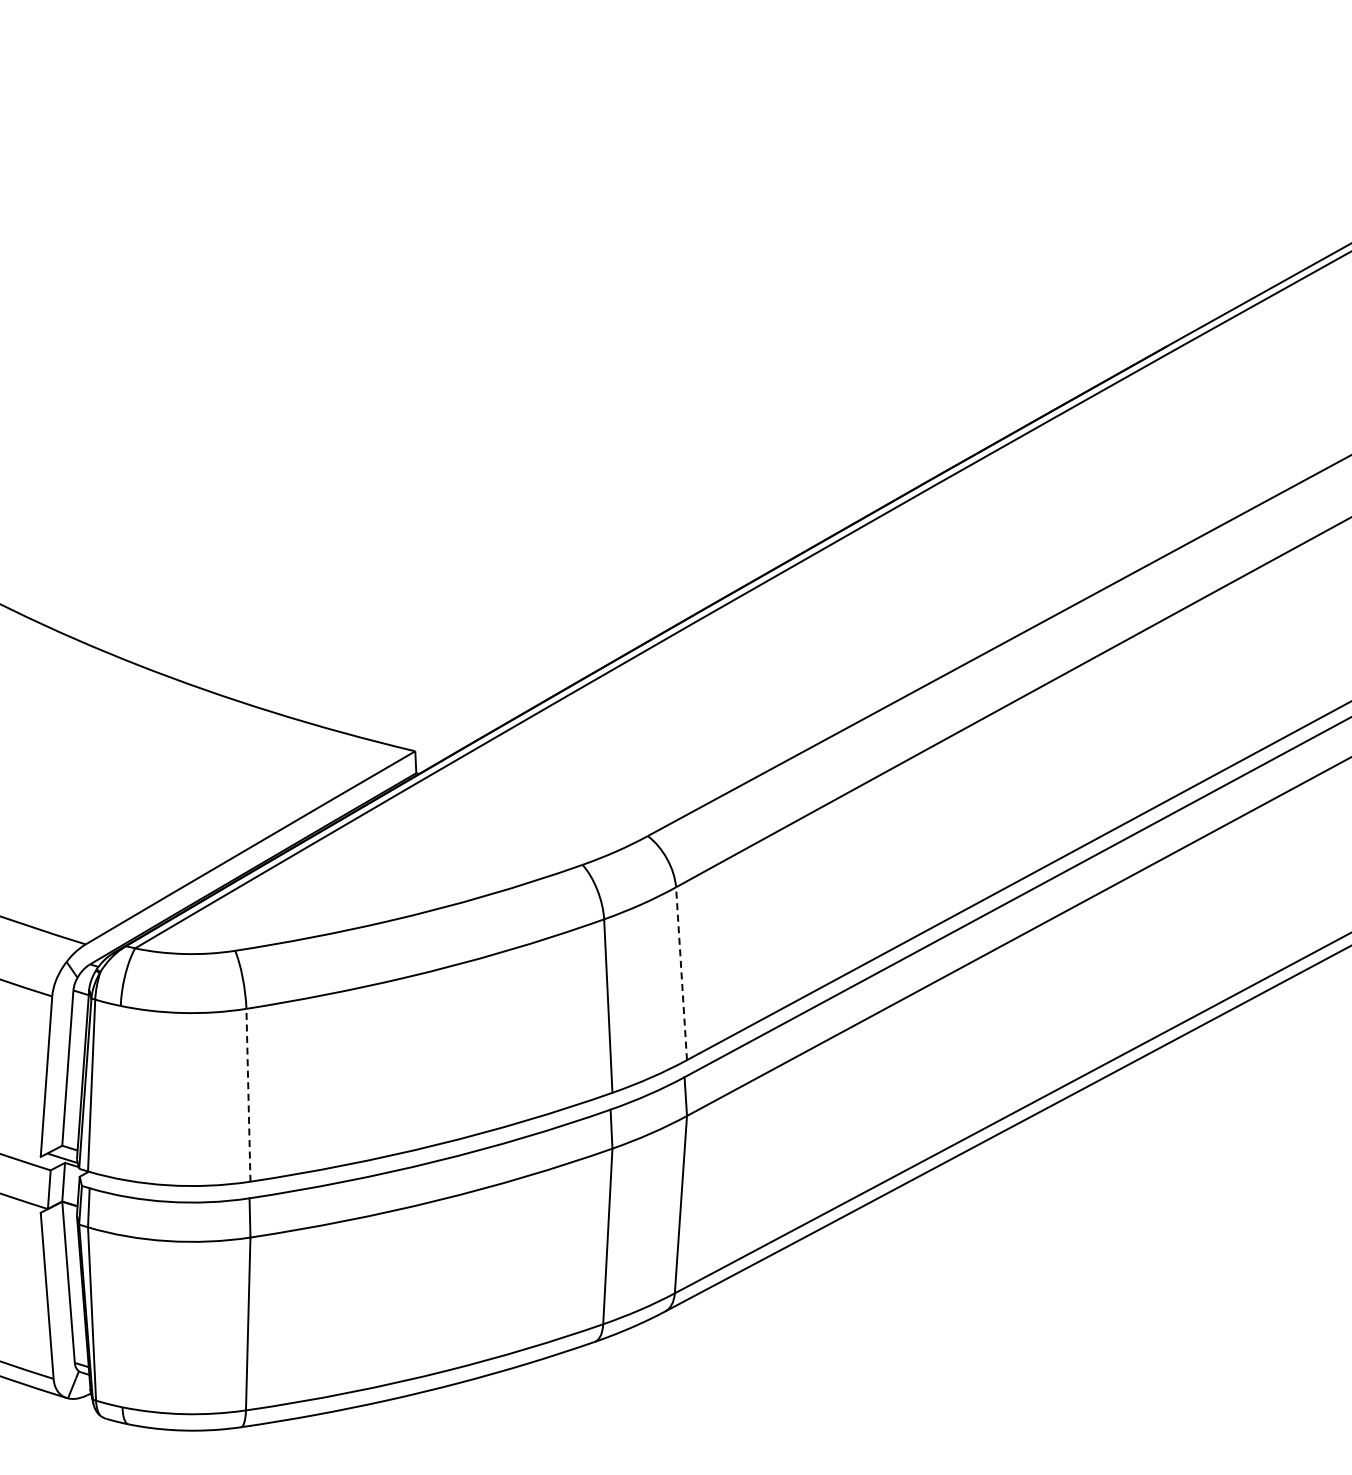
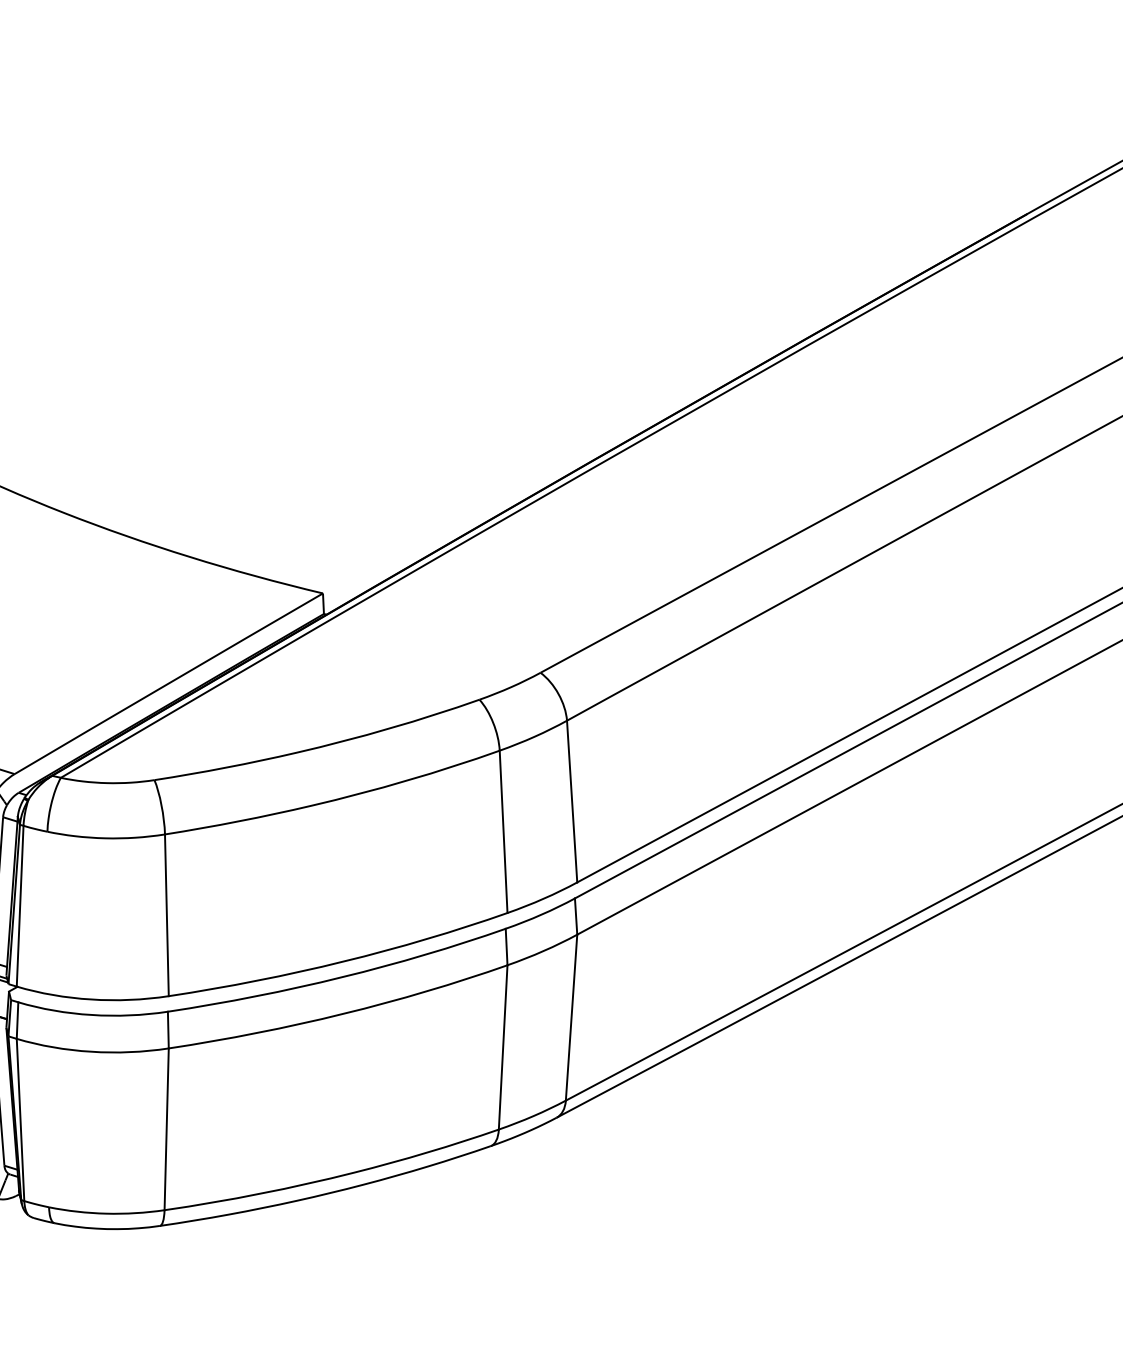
line: (681, 973) -> (572, 801), dashed -> solid
line: (248, 1094) -> (166, 914), dashed -> solid

